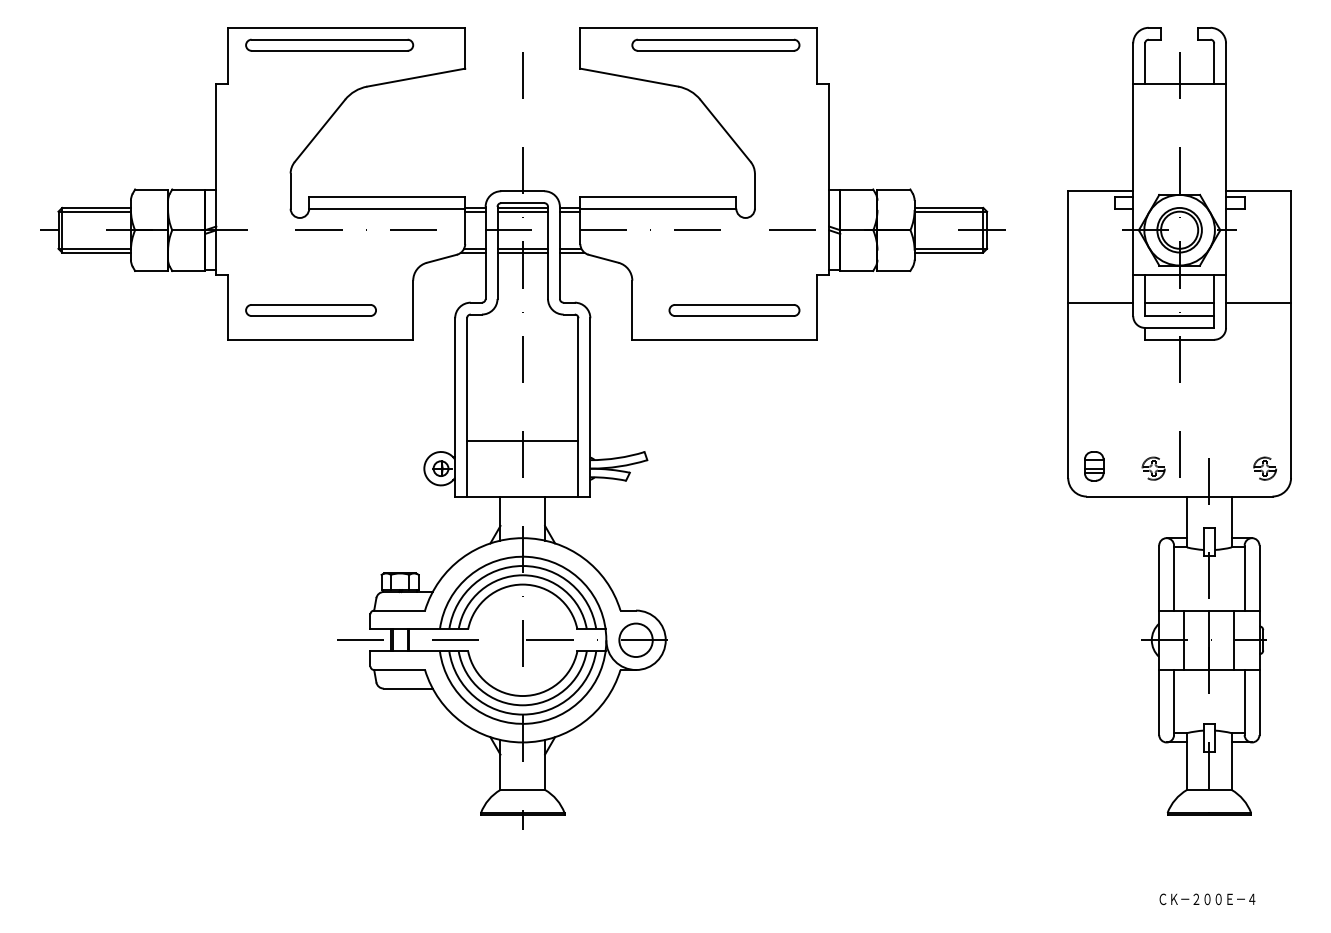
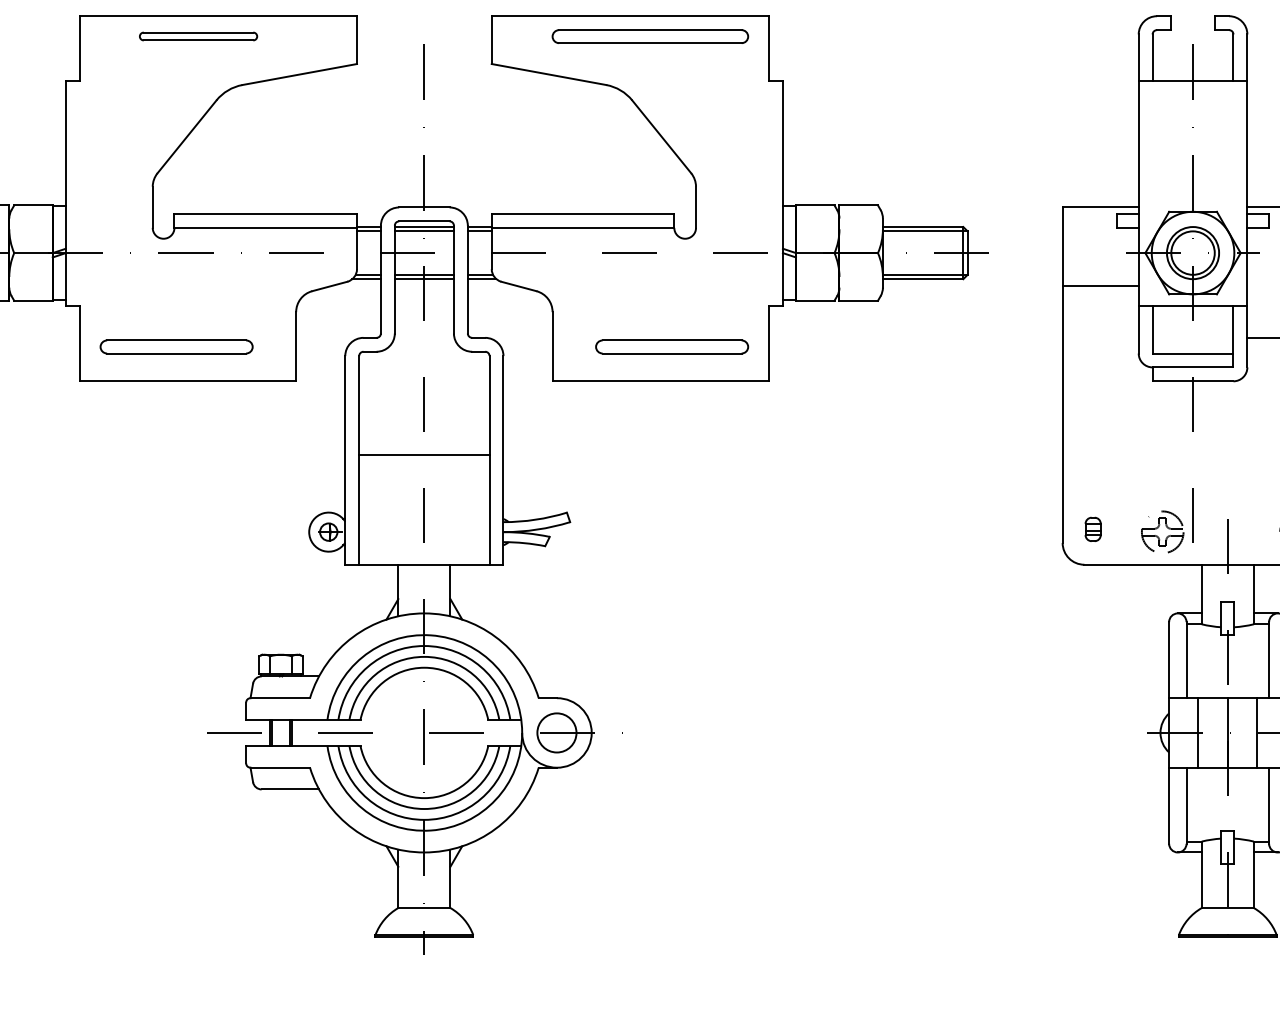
part: (329, 44) -> (198, 35), size x0.6
line: (1100, 302) -> (1100, 286), moved
line: (1179, 302) -> (1192, 337), removed
line: (522, 440) -> (424, 454), moved
part: (1094, 466) -> (1093, 529), size x0.7
part: (1153, 468) -> (1162, 531), size x1.6

